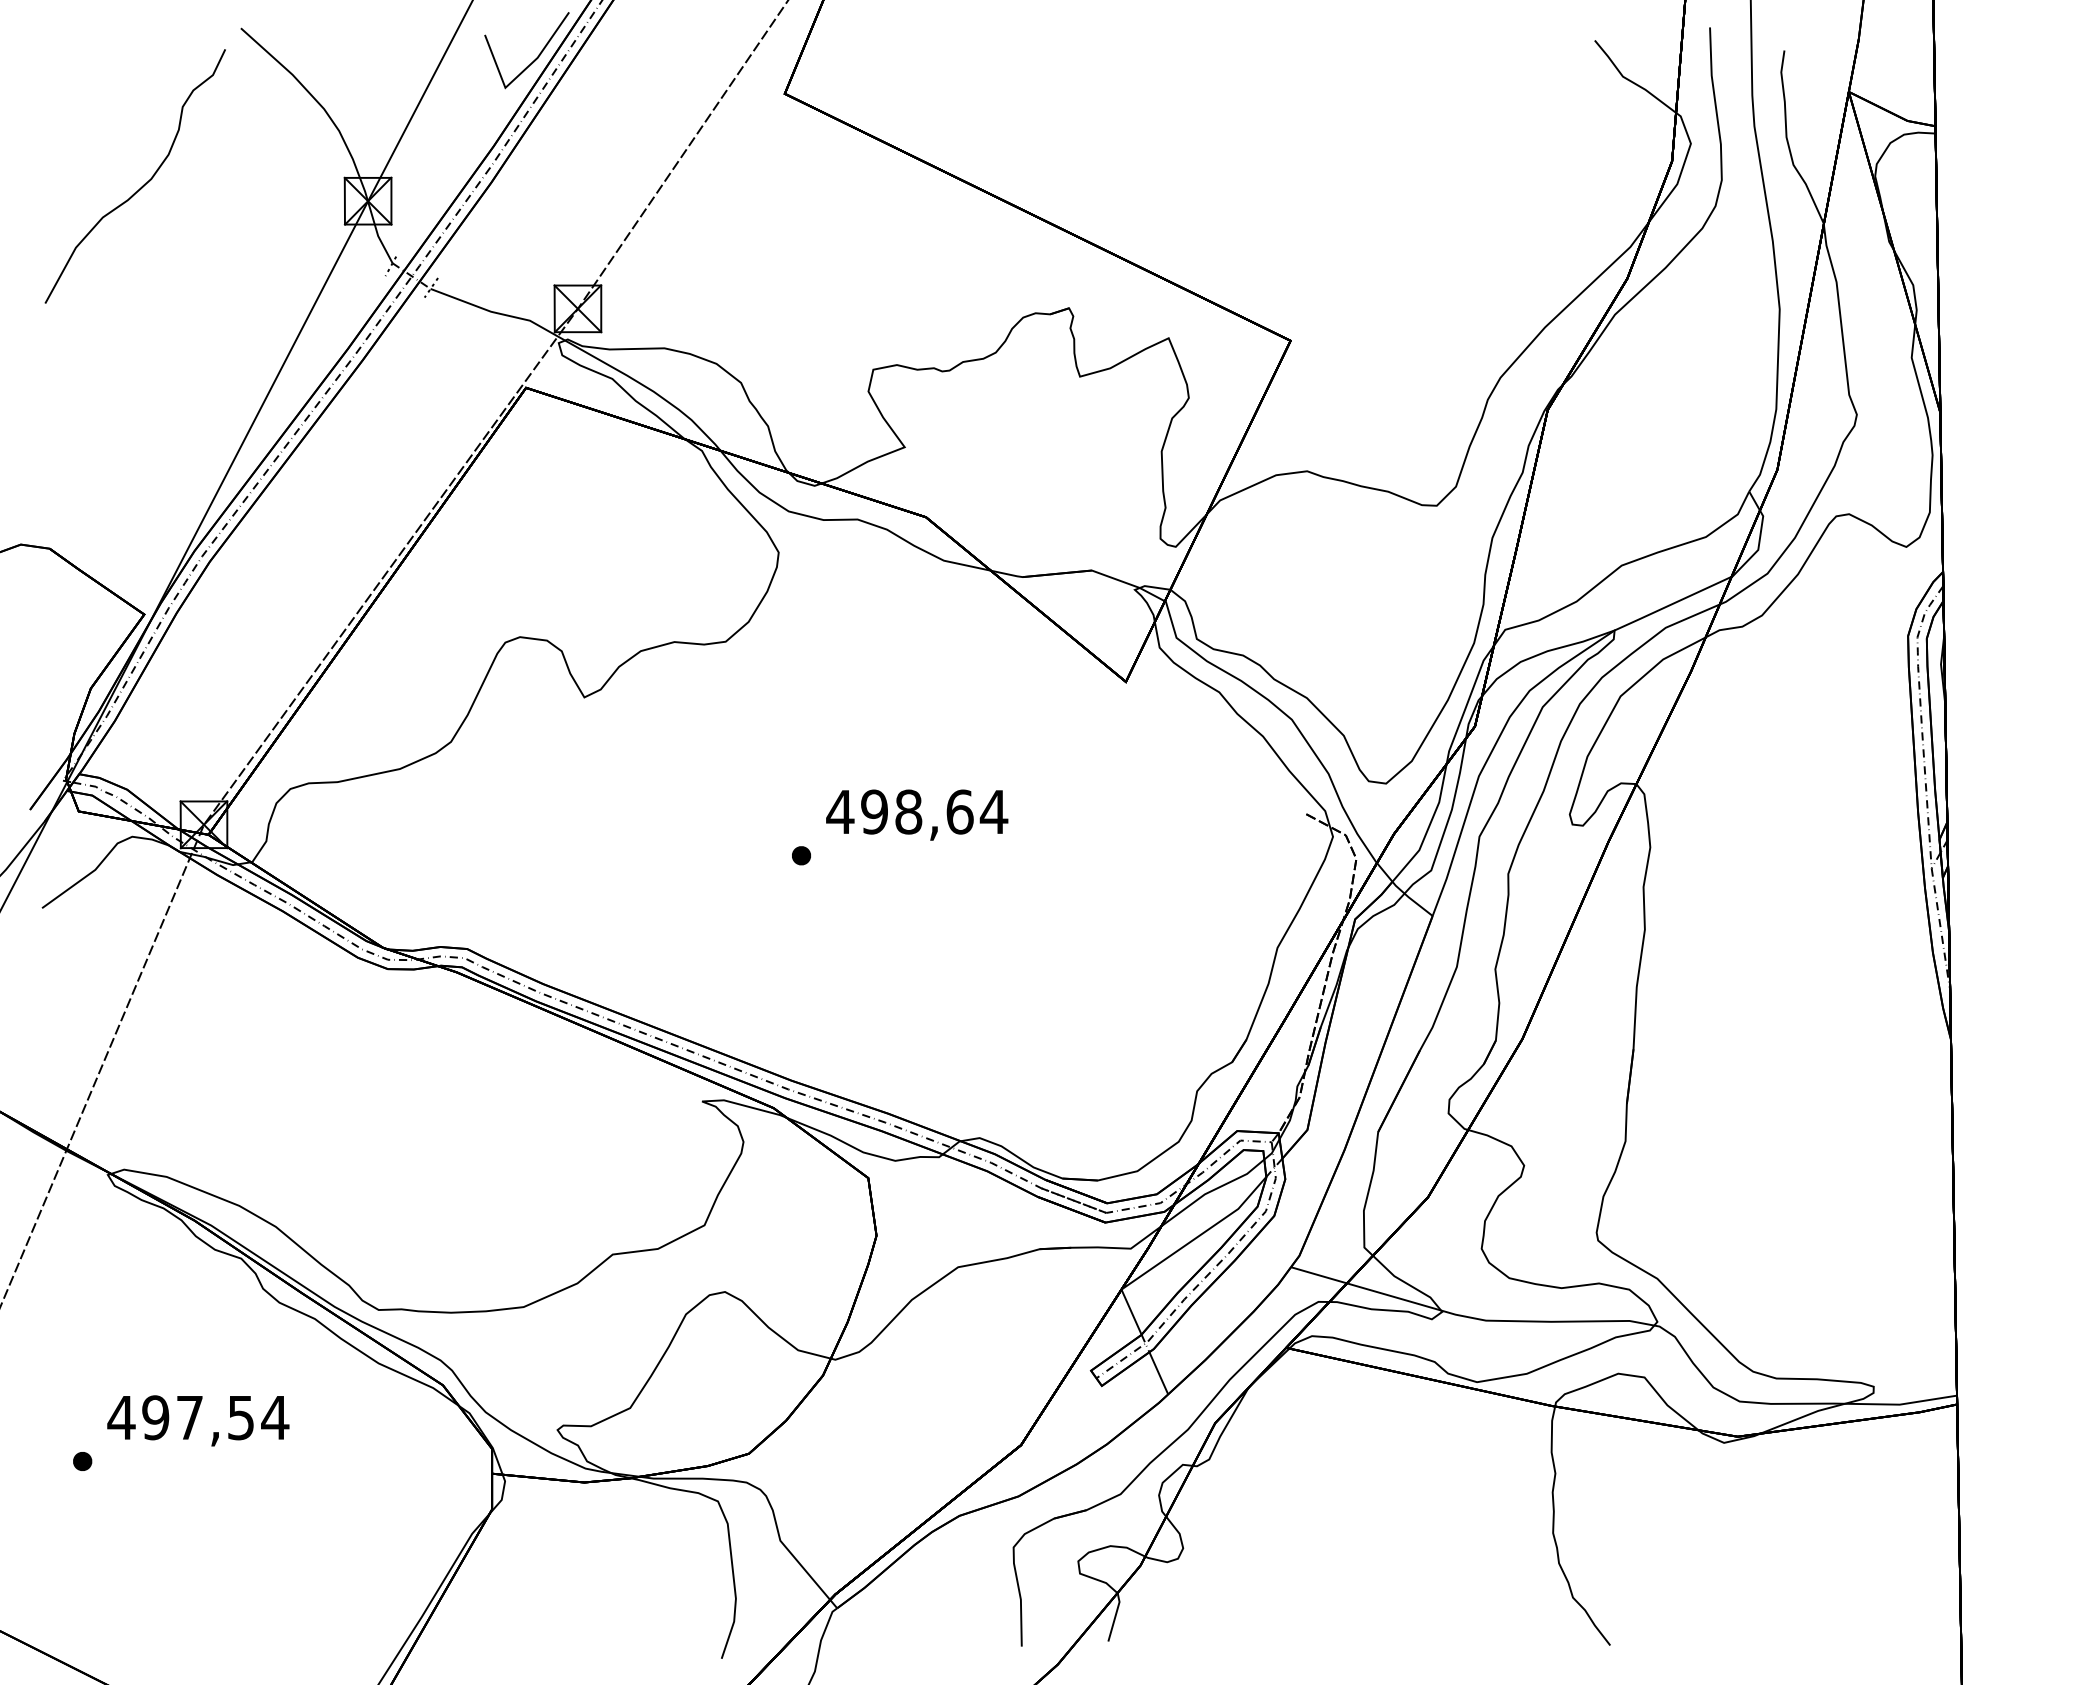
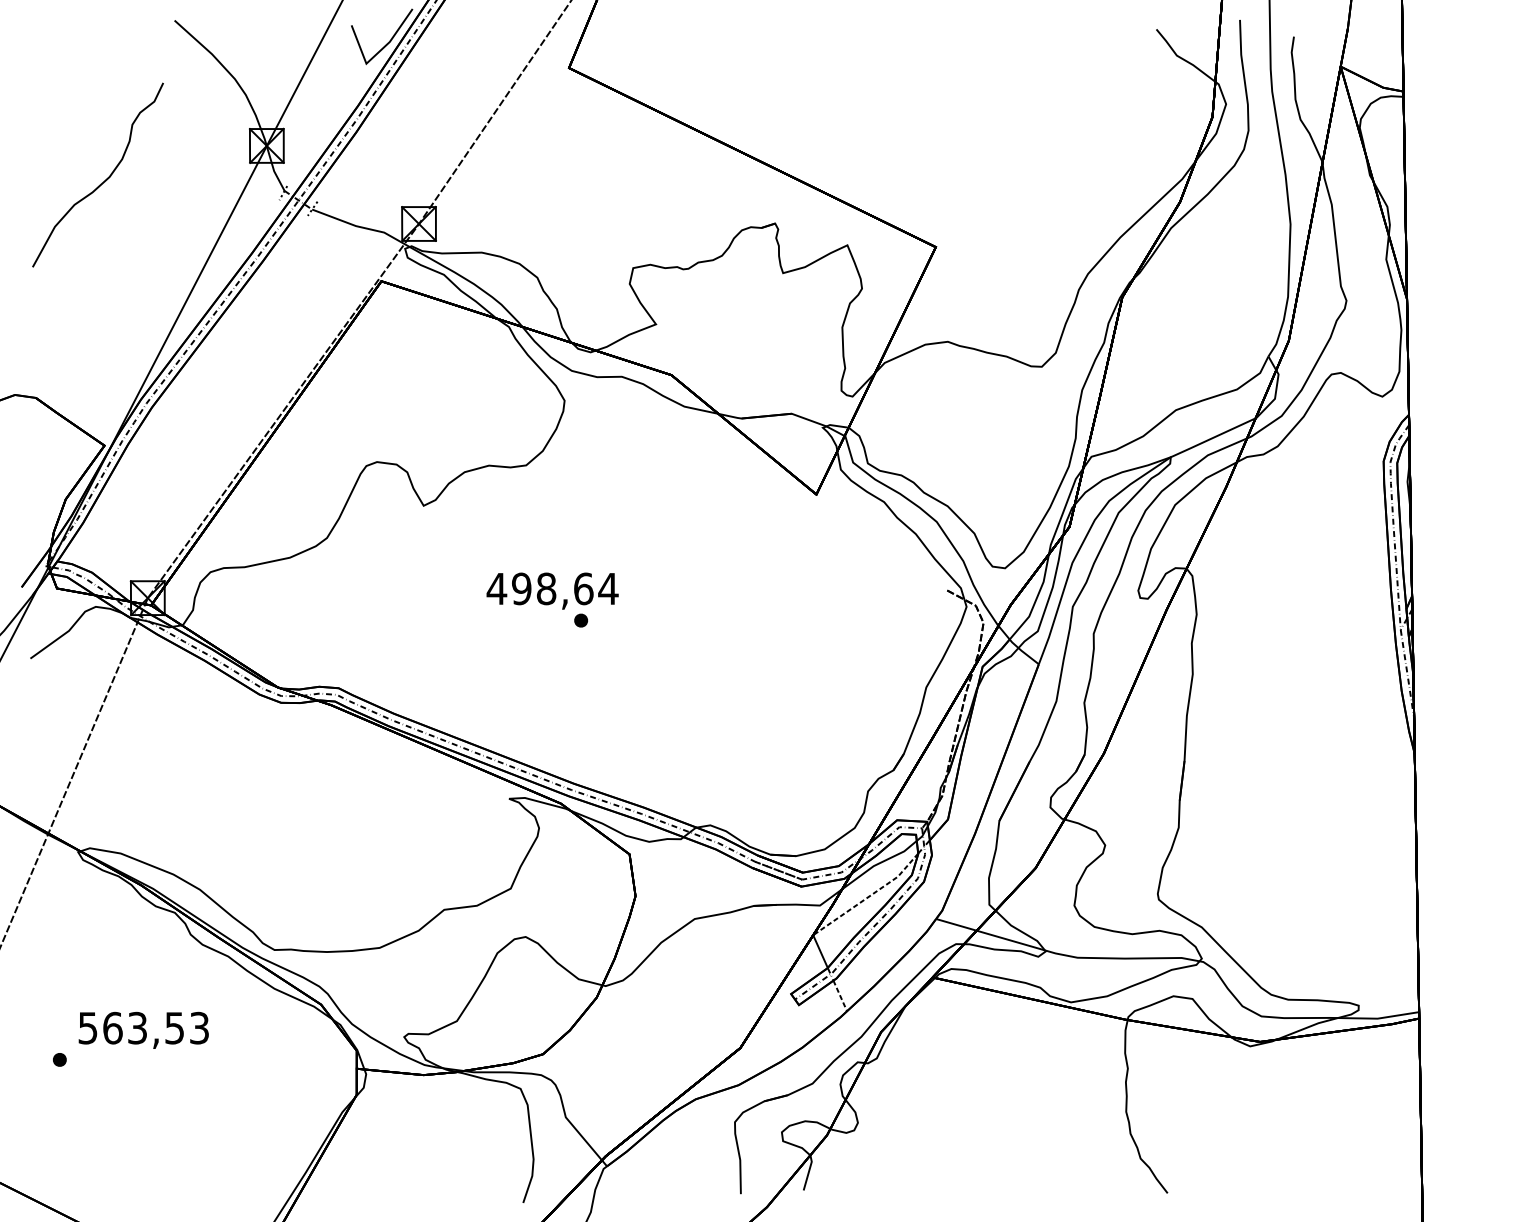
curve: (143, 184) -> (103, 180), moved
text: (917, 814) -> (552, 590), moved
line: (1198, 1236) -> (869, 896), solid -> dashed
line: (1159, 1373) -> (840, 996), solid -> dashed
text: (198, 1417) -> (143, 1027), 497,54 -> 563,53

